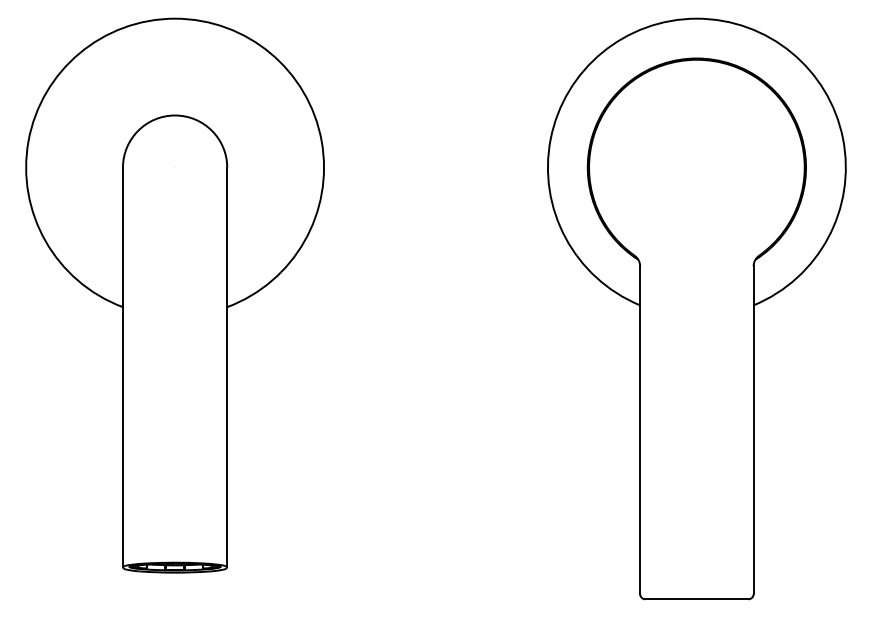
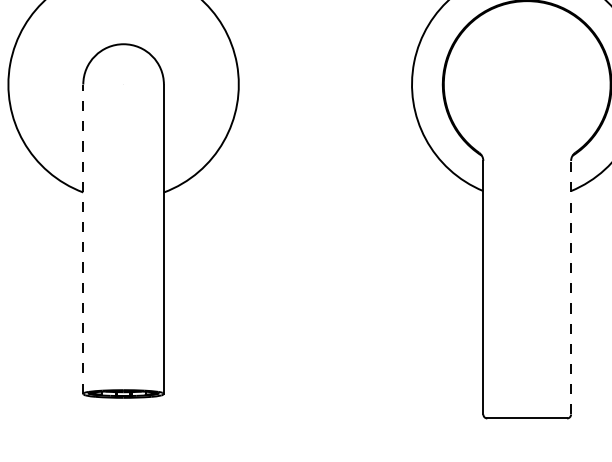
line: (122, 367) -> (82, 239), solid -> dashed
line: (753, 430) -> (571, 287), solid -> dashed

